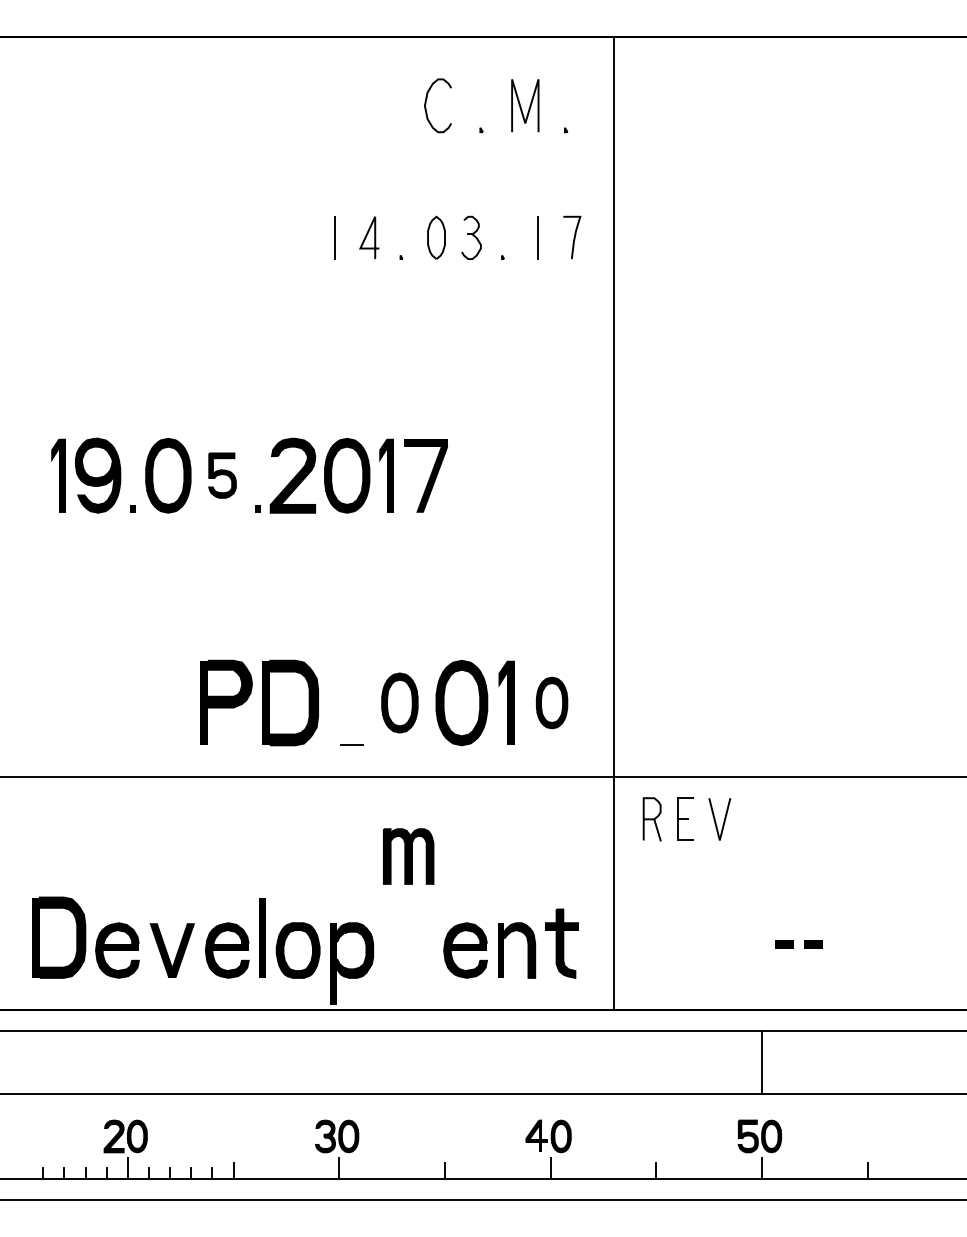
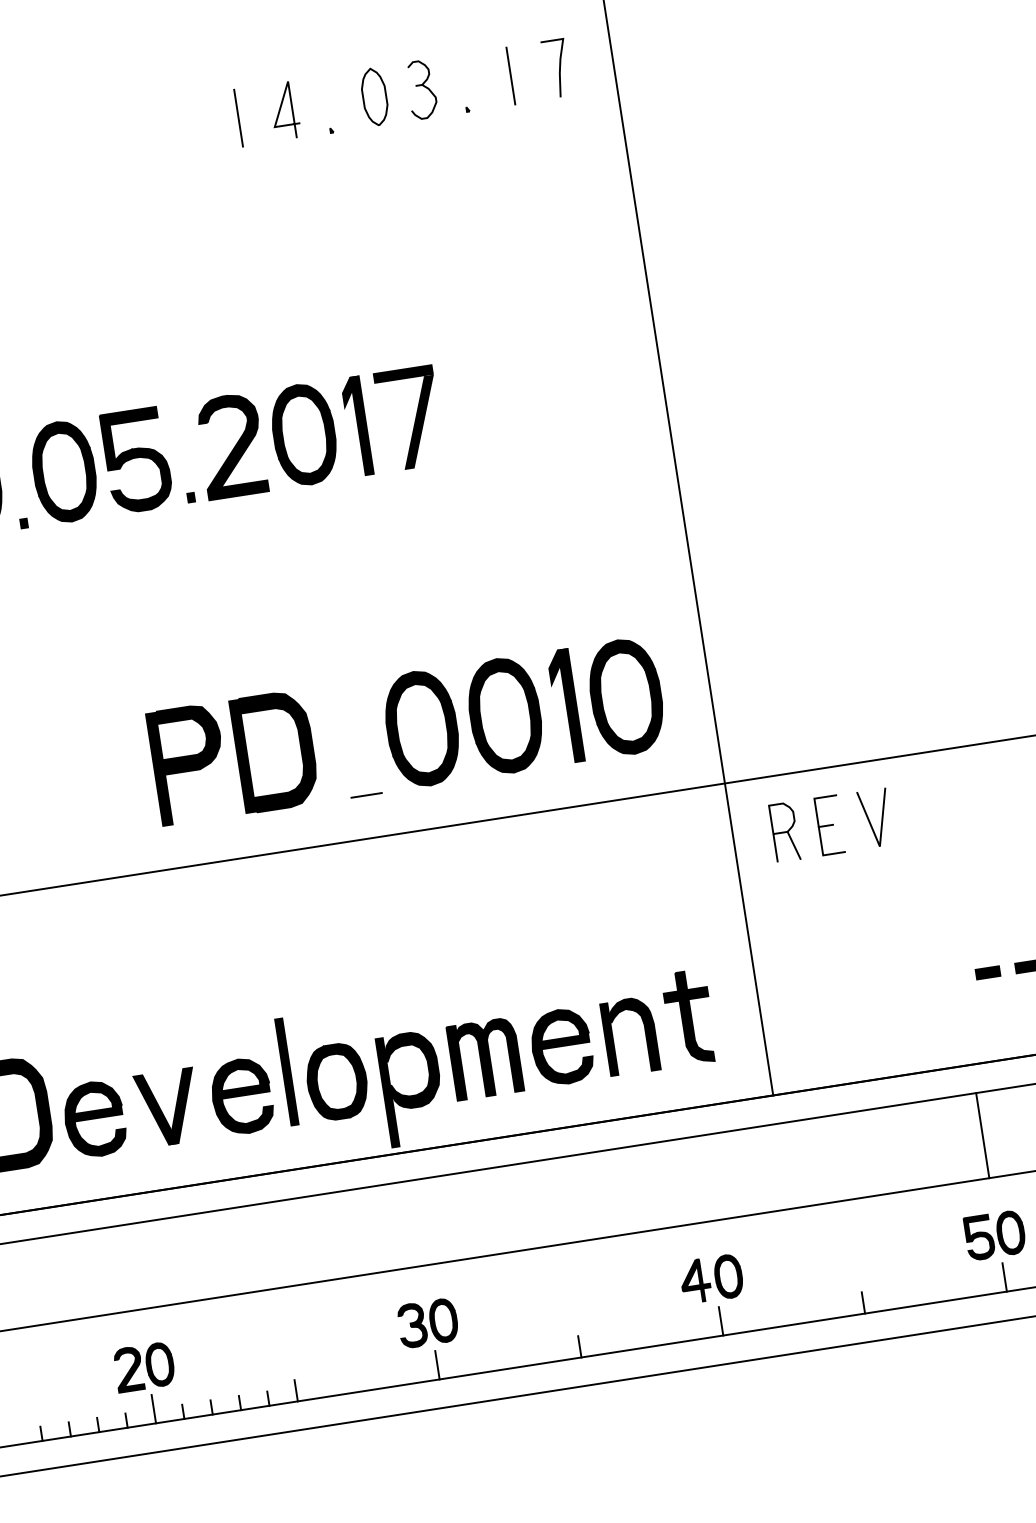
part: (222, 475) -> (136, 460), size x1.67
part: (399, 702) -> (421, 728), size x1.43
part: (551, 702) -> (625, 696), size x1.67
part: (408, 856) -> (485, 1058), moved

